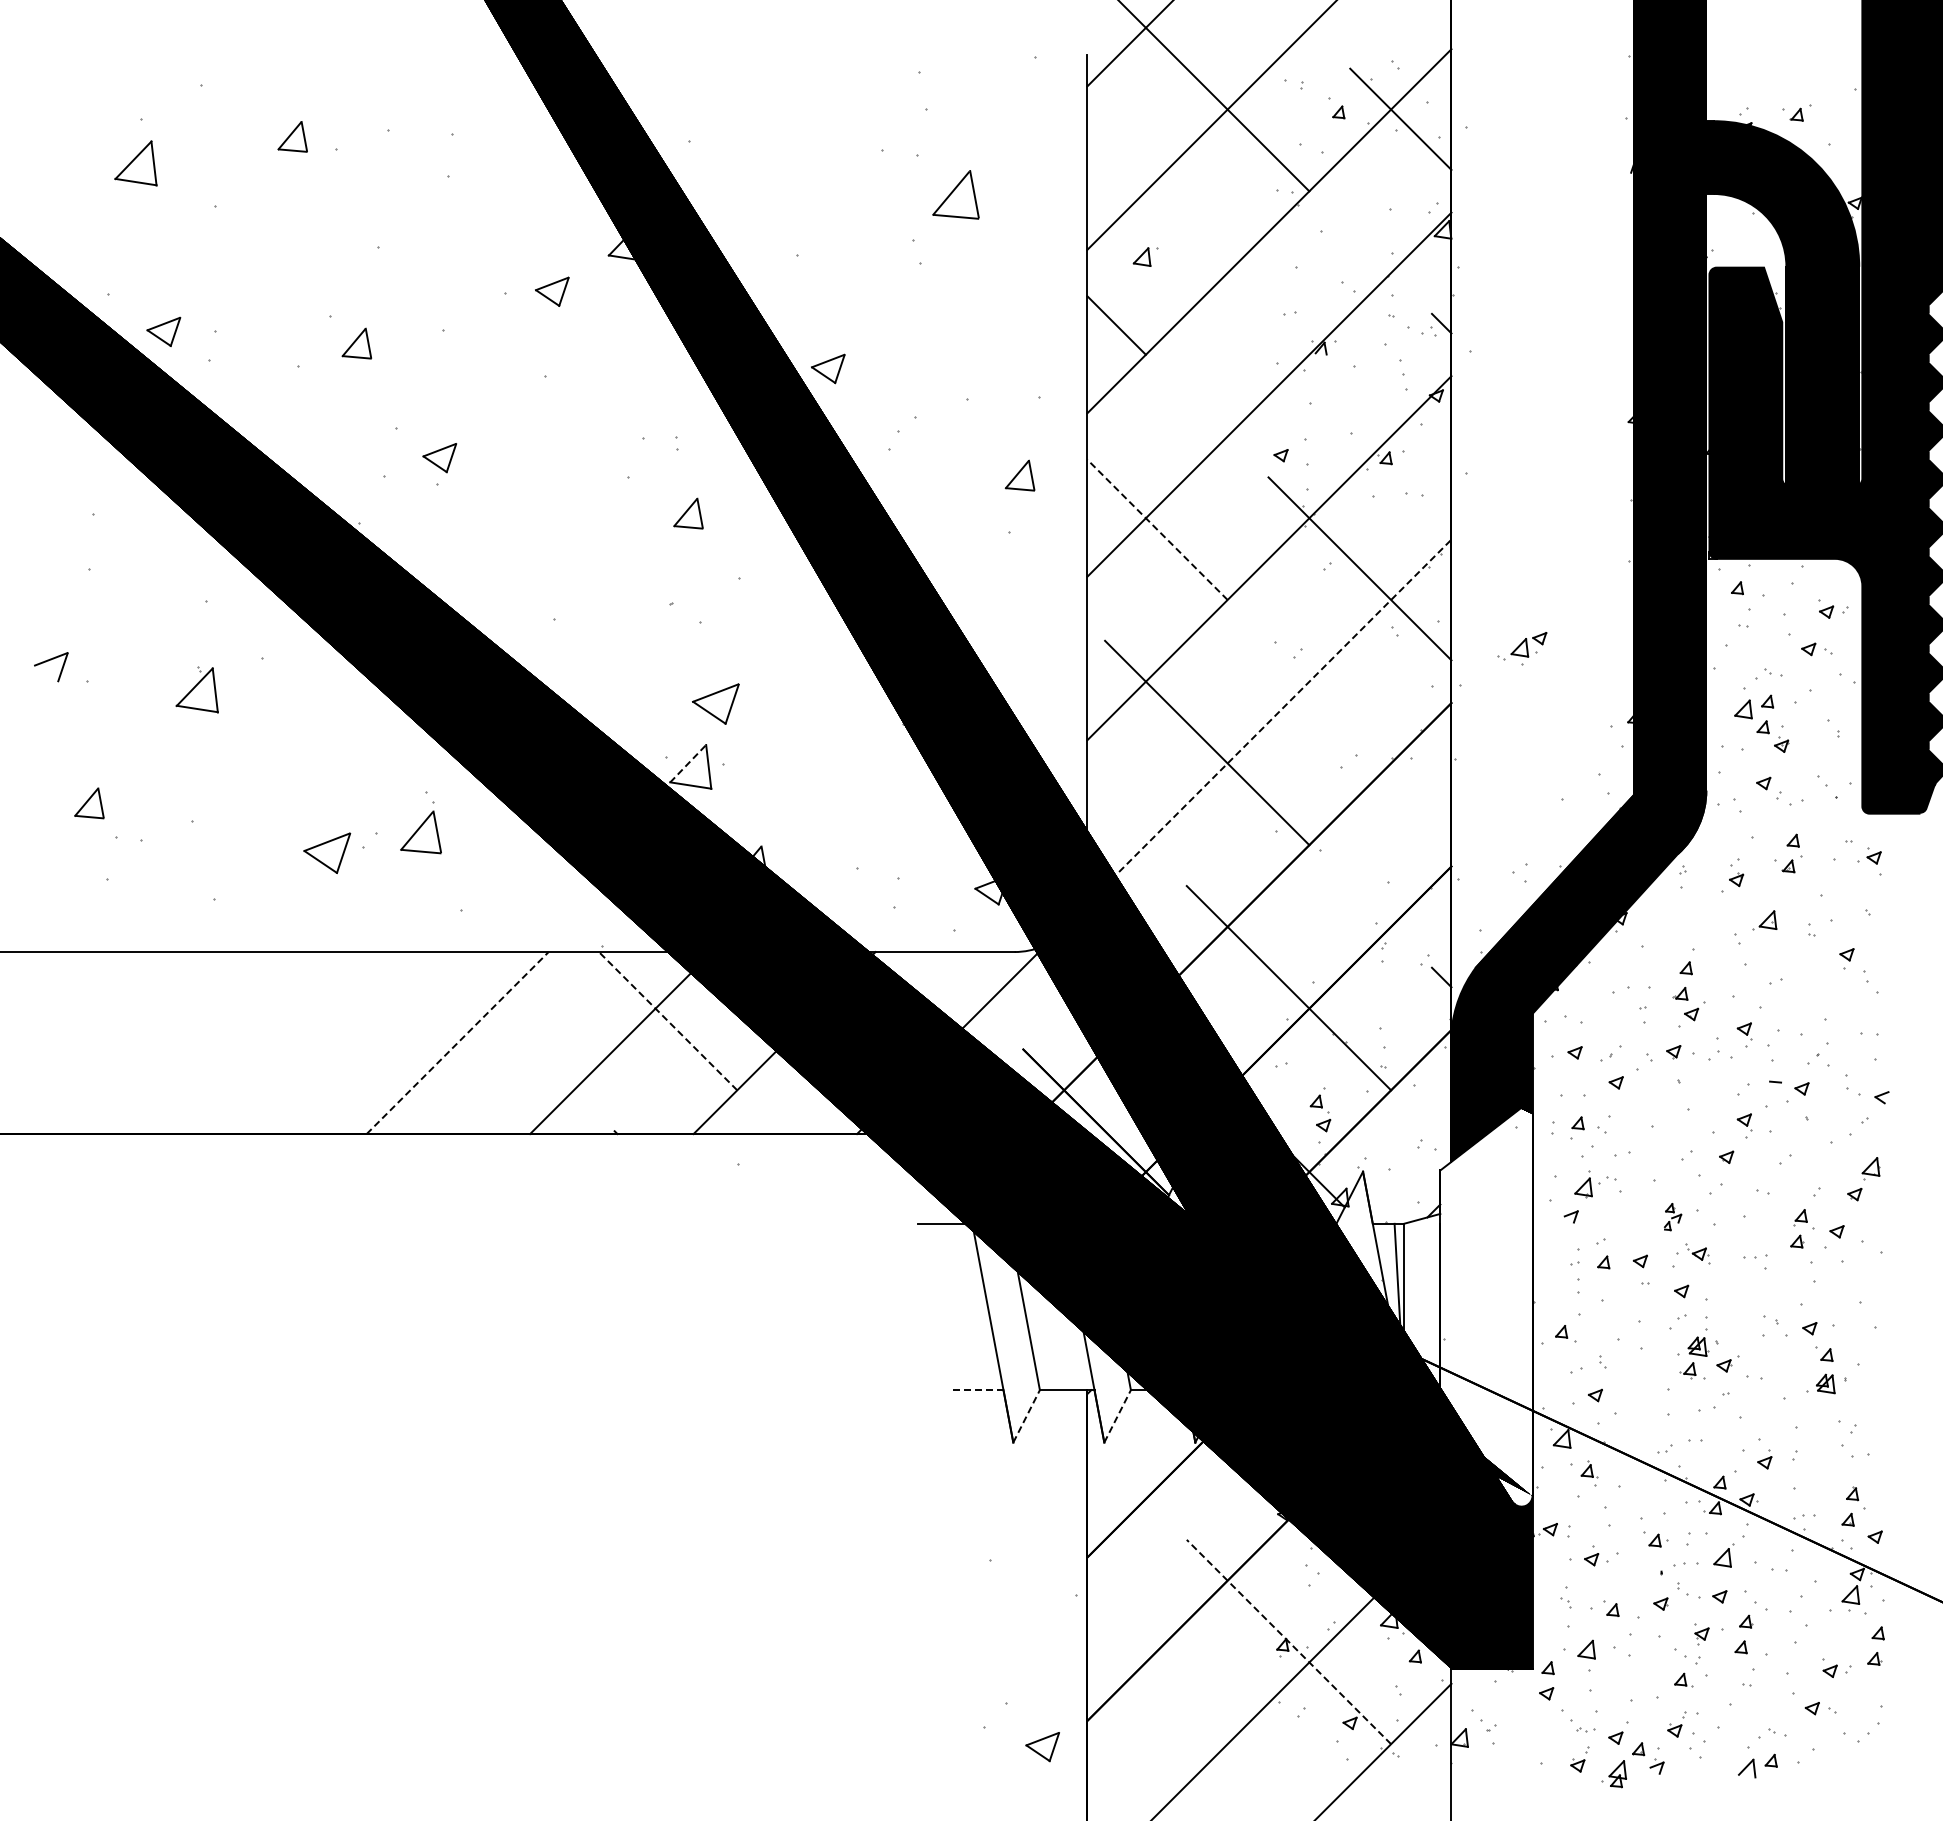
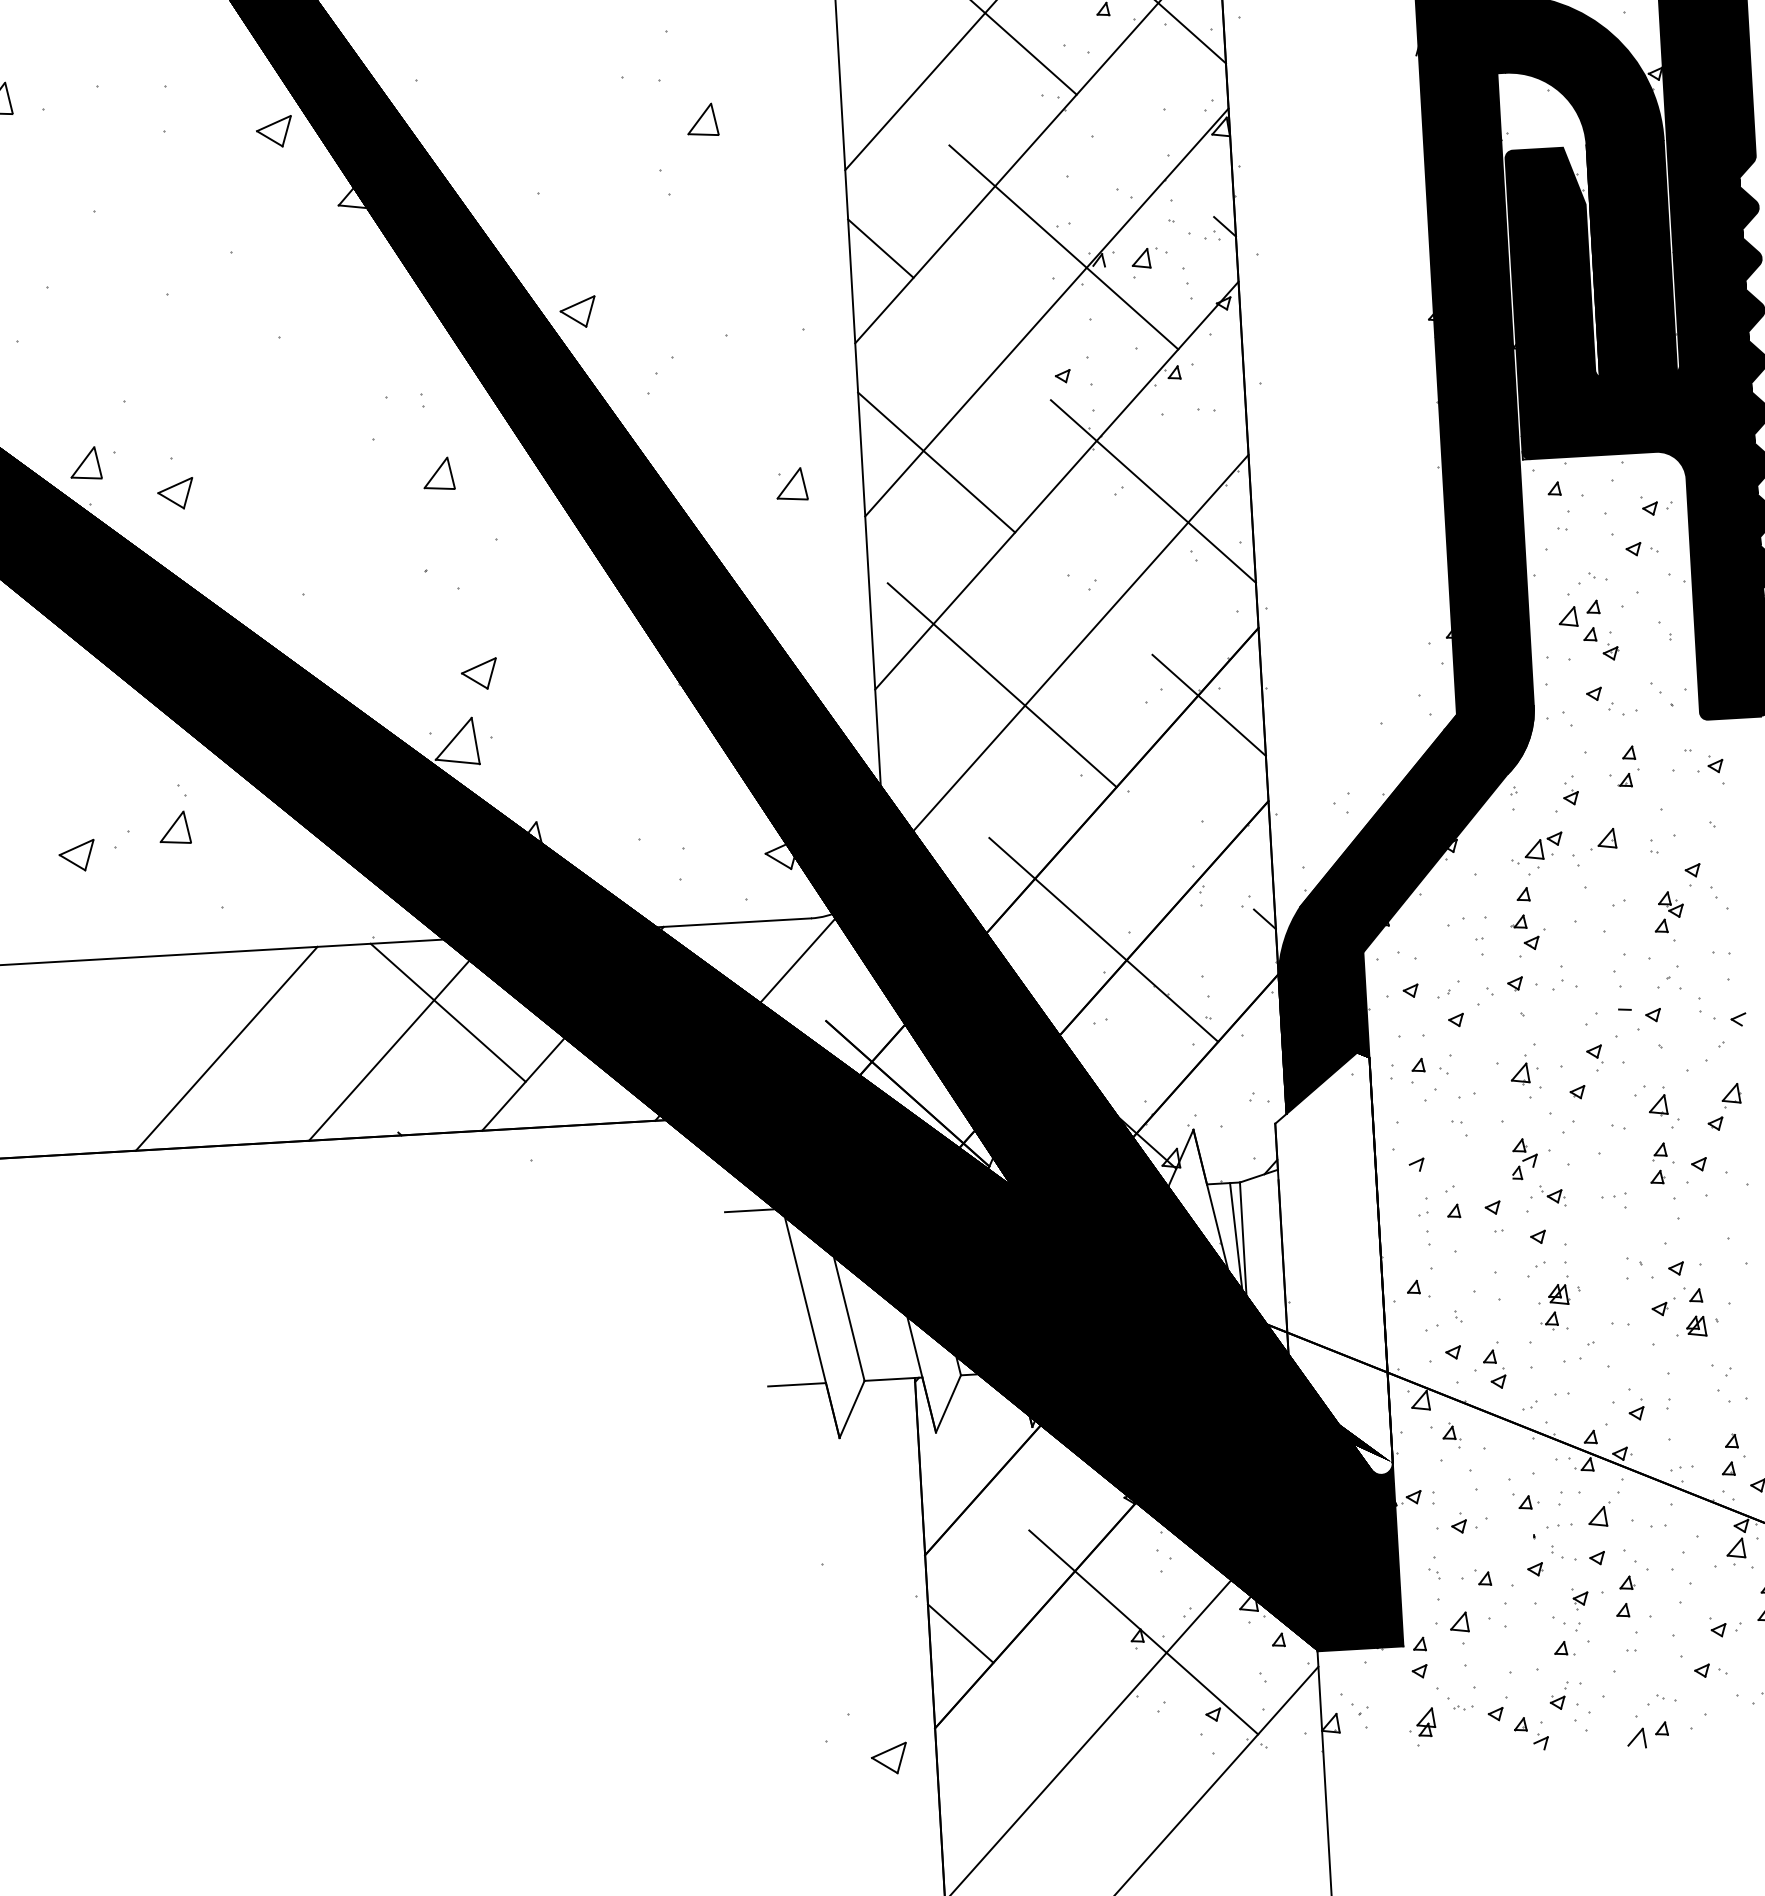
part: (955, 194) -> (702, 119), size x0.62
part: (1145, 256) -> (1144, 257), moved
part: (552, 291) -> (274, 131), moved
line: (1288, 334) -> (1063, 247), added
part: (356, 343) -> (85, 463), moved
part: (439, 458) -> (175, 494), moved
part: (1019, 475) -> (791, 484), moved
line: (1157, 529) -> (936, 462), dashed -> solid
part: (1522, 648) -> (1537, 850), moved
part: (715, 704) -> (479, 674), size x0.71
line: (1265, 725) -> (1062, 663), dashed -> solid
line: (688, 763) -> (454, 738), dashed -> solid
line: (1400, 772) -> (1208, 704), added
part: (420, 832) -> (174, 828), size x0.71
part: (327, 853) -> (77, 856), size x0.71
part: (1821, 992) -> (1668, 911), added
line: (668, 1021) -> (448, 1013), dashed -> solid
part: (1744, 1034) -> (1589, 961), removed
line: (457, 1043) -> (226, 1049), dashed -> solid
part: (1320, 1109) -> (1494, 1365), moved
part: (1801, 1170) -> (1657, 1101), added
part: (1587, 1184) -> (1524, 1070), moved
part: (1672, 1216) -> (1523, 1158), size x1.43
part: (1727, 1363) -> (1663, 1306), moved
line: (975, 1390) -> (796, 1385), dashed -> solid
line: (1026, 1415) -> (851, 1408), dashed -> solid
line: (1117, 1415) -> (948, 1402), dashed -> solid
line: (1116, 1632) -> (960, 1632), added
line: (1288, 1641) -> (1143, 1631), dashed -> solid
part: (1579, 1759) -> (1458, 1739), removed
part: (1613, 1774) -> (1421, 1723), moved

